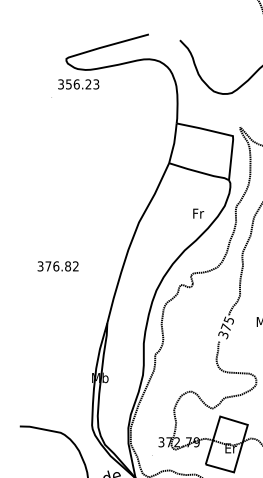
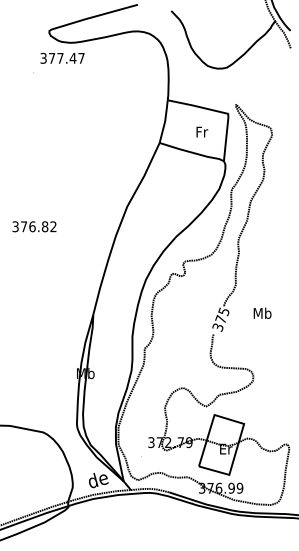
text: (82, 83) -> (66, 57), 356.23 -> 377.47
text: (198, 213) -> (202, 131), moved
text: (58, 266) -> (34, 226), moved

